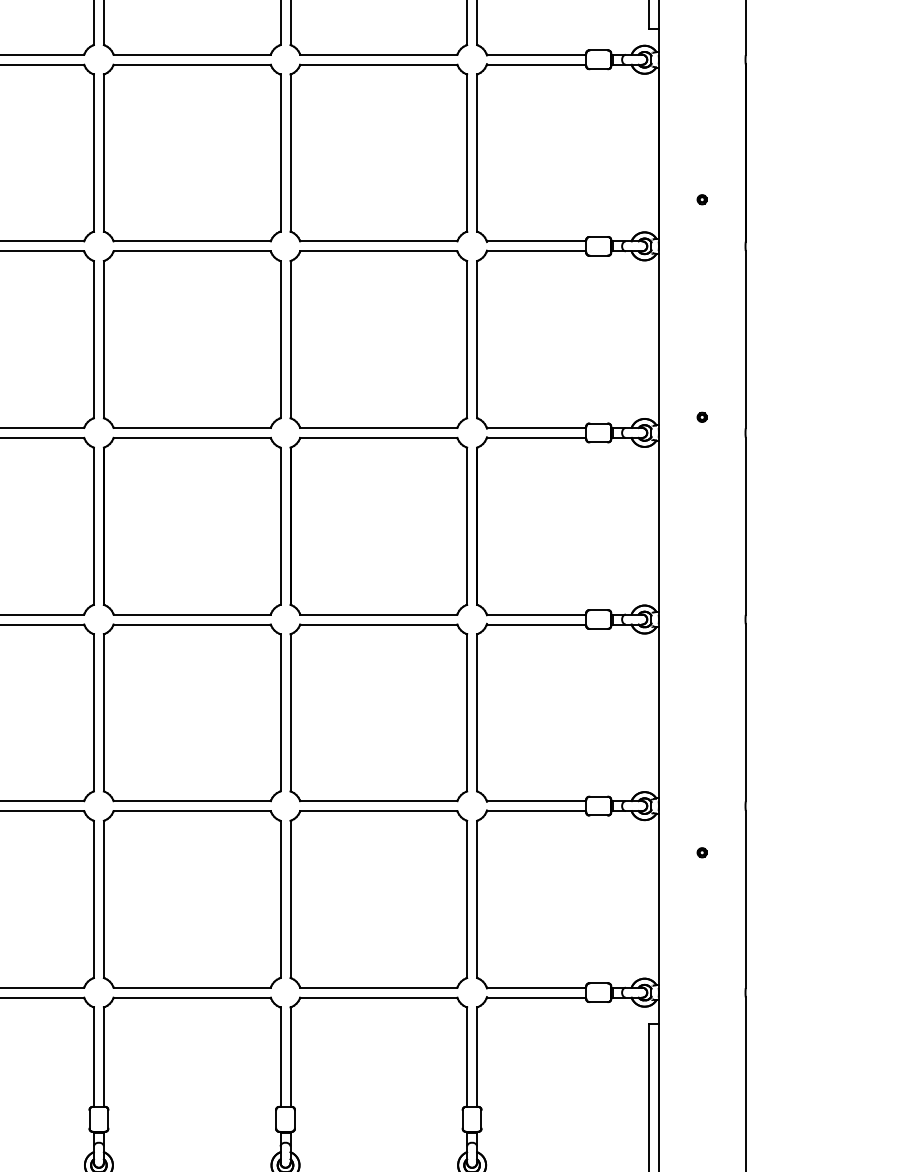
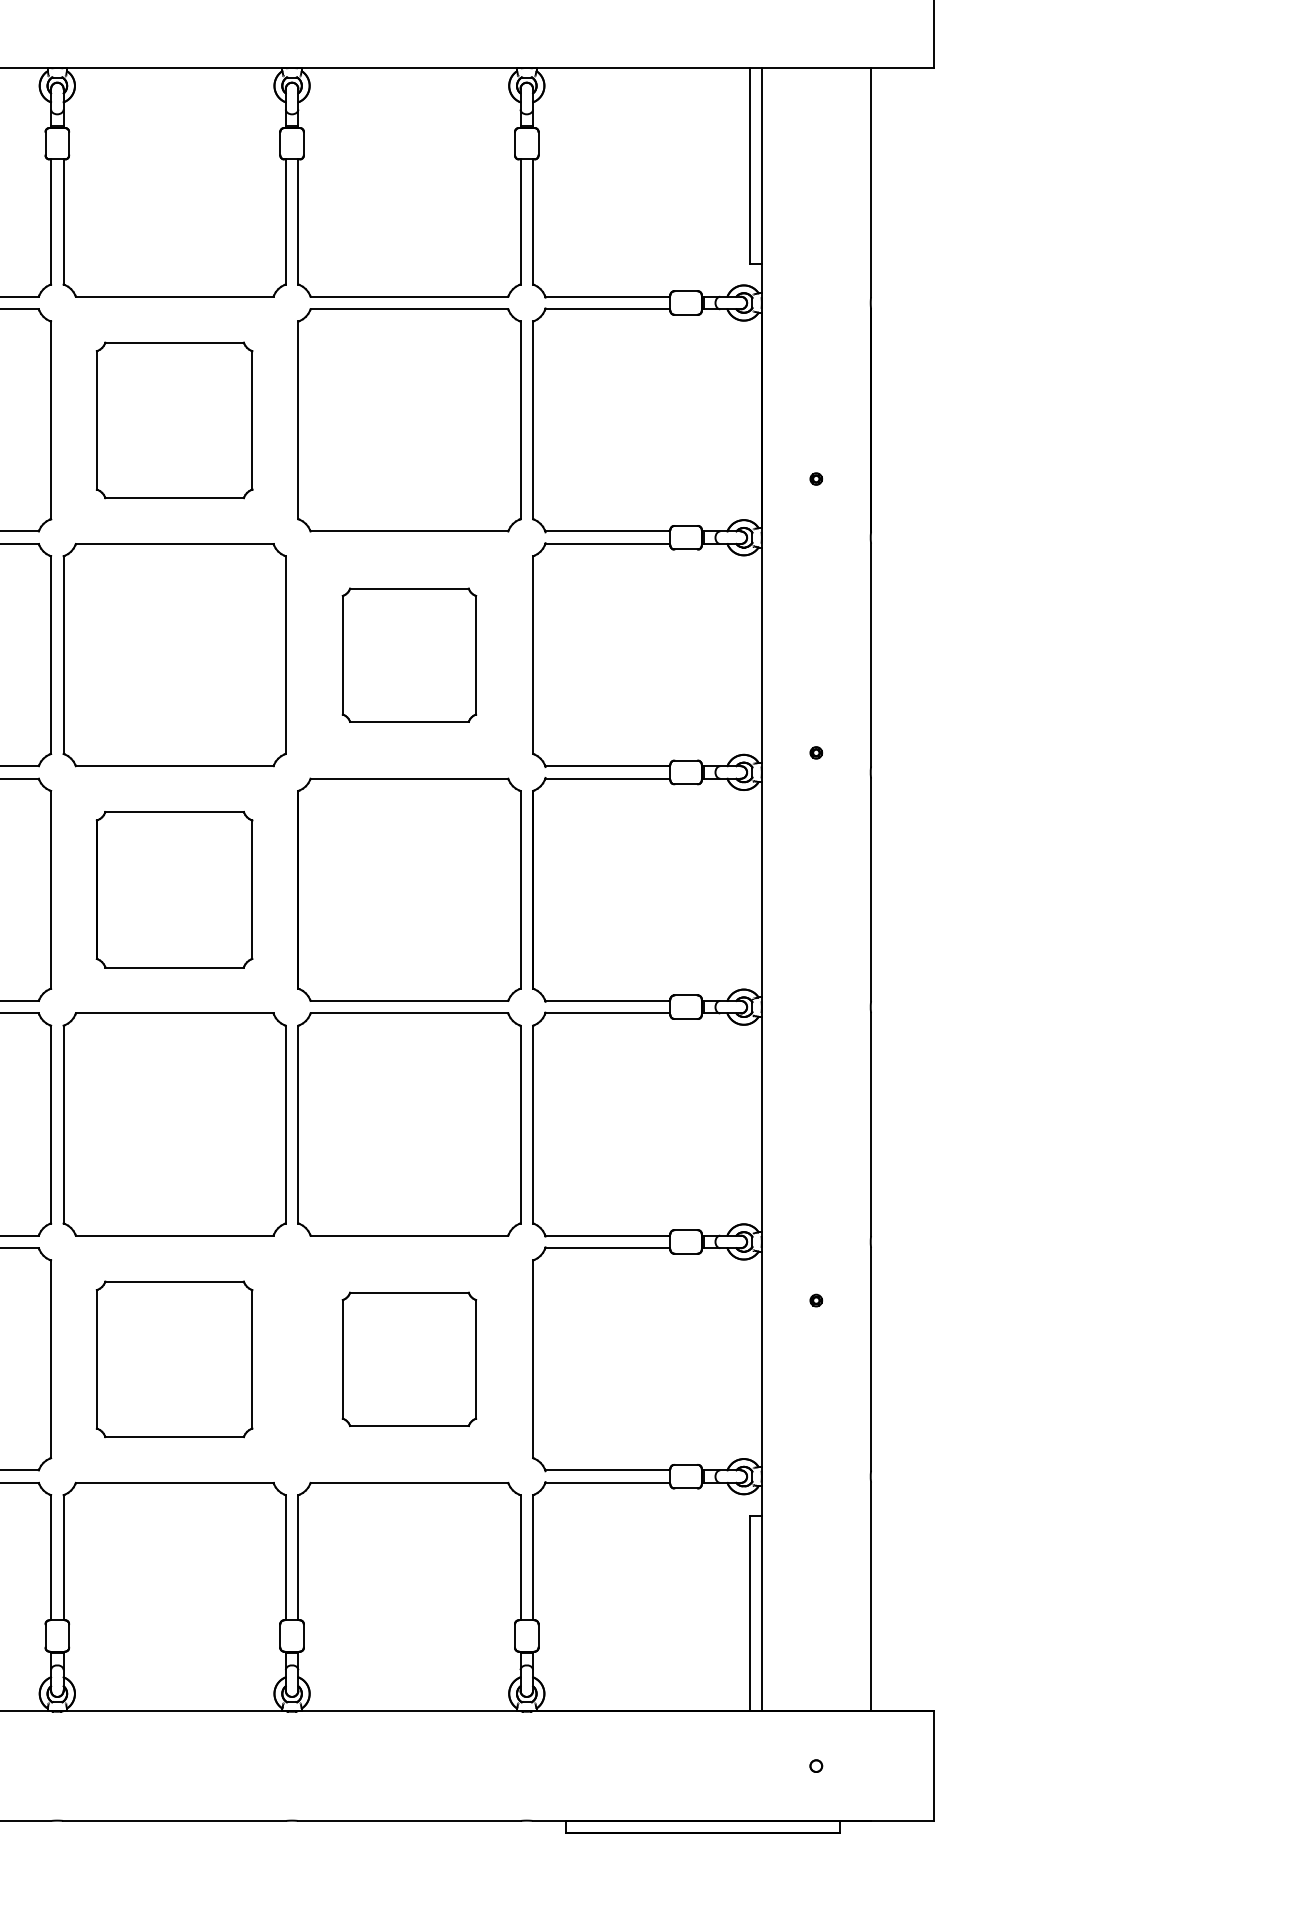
part: (192, 153) -> (174, 420), size x0.7
part: (378, 339) -> (409, 655), size x0.6
part: (192, 525) -> (174, 889), size x0.7
part: (192, 899) -> (174, 1359), size x0.7
part: (378, 899) -> (409, 1359), size x0.6

